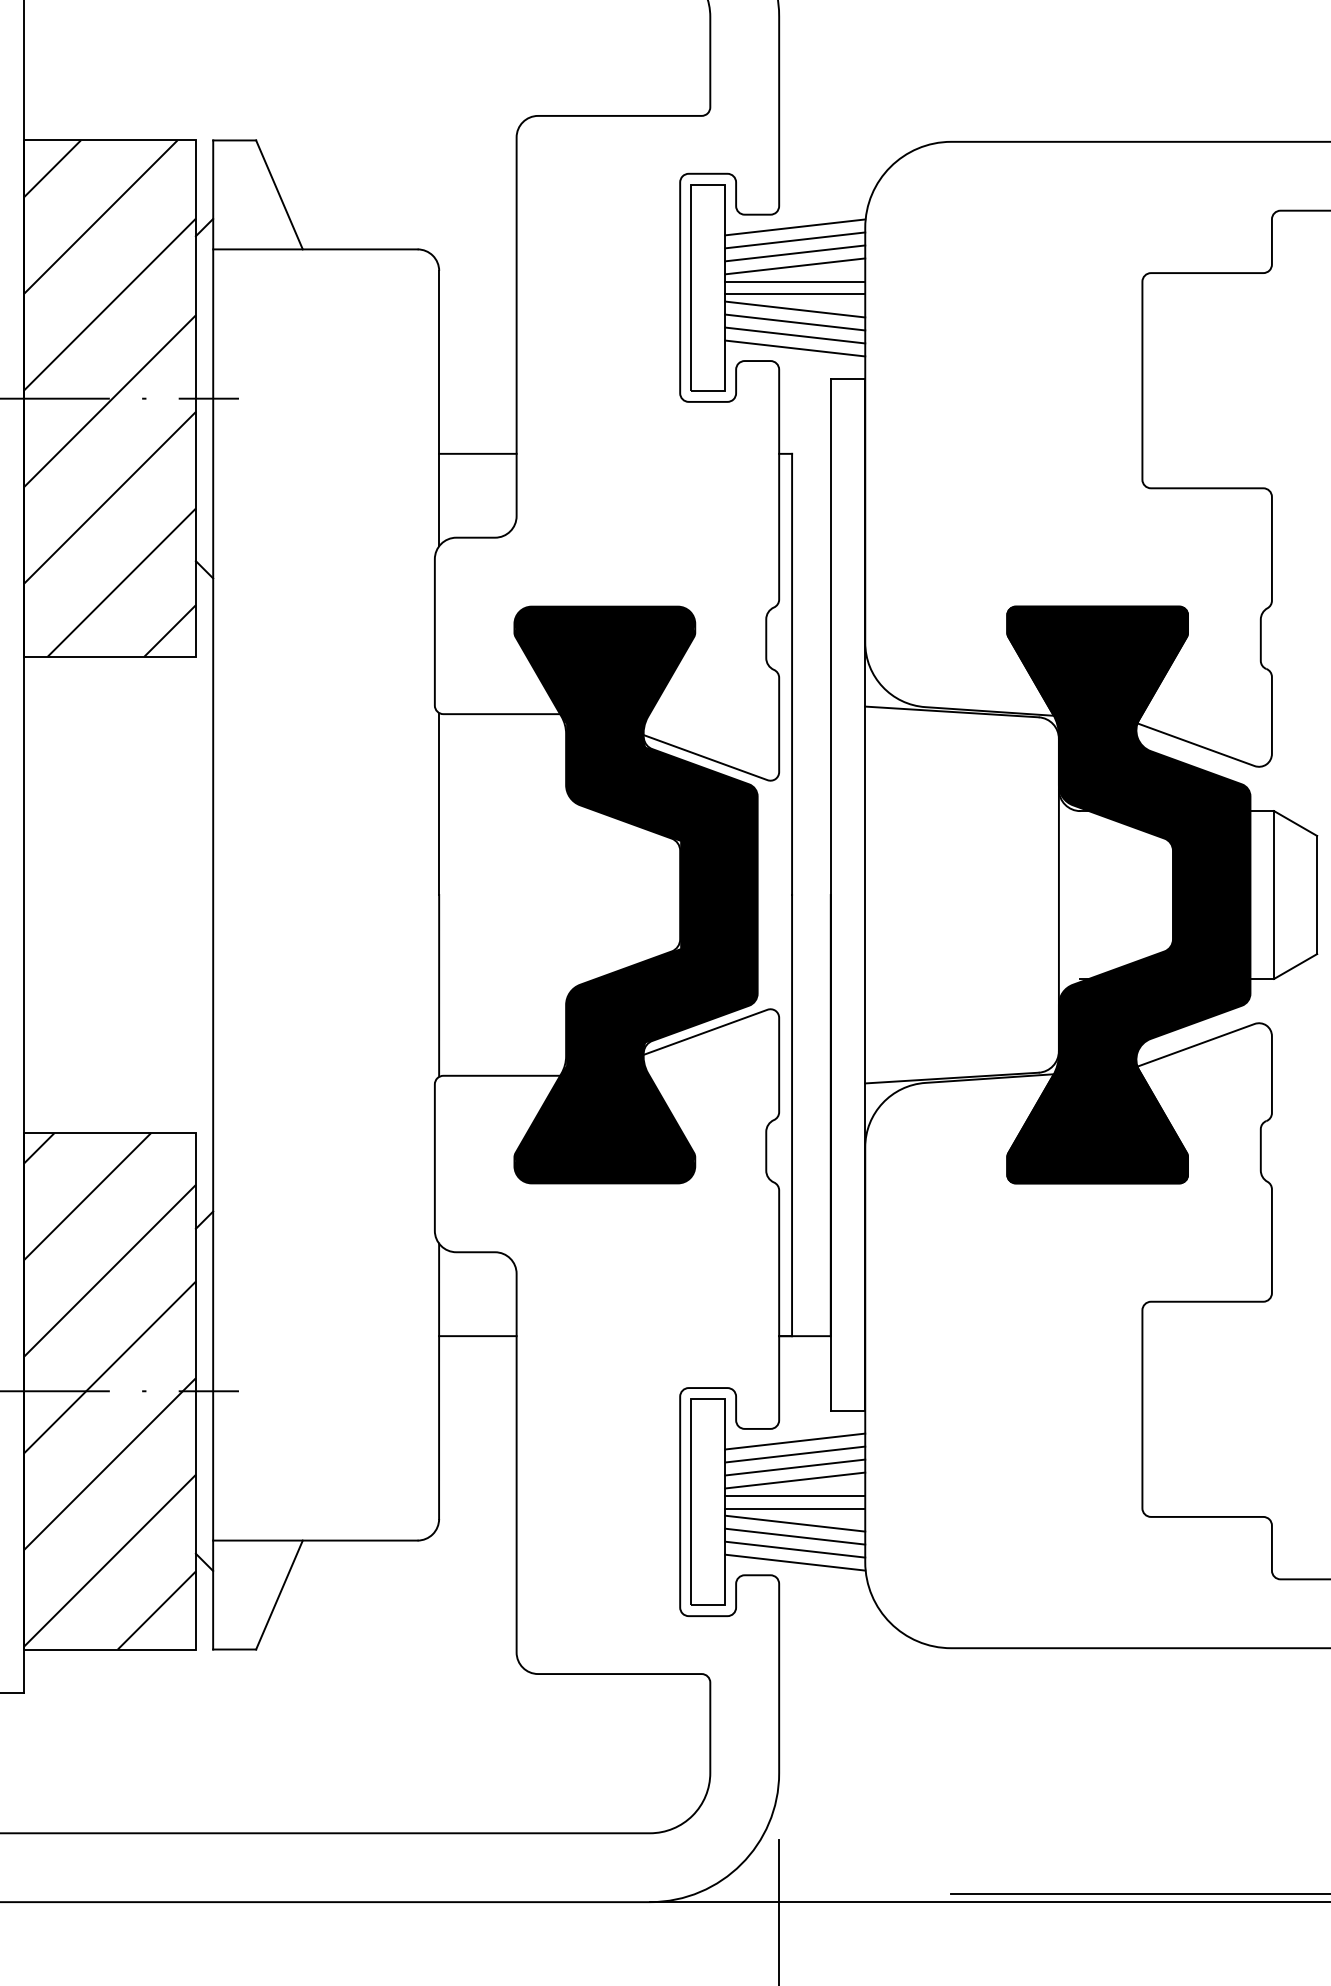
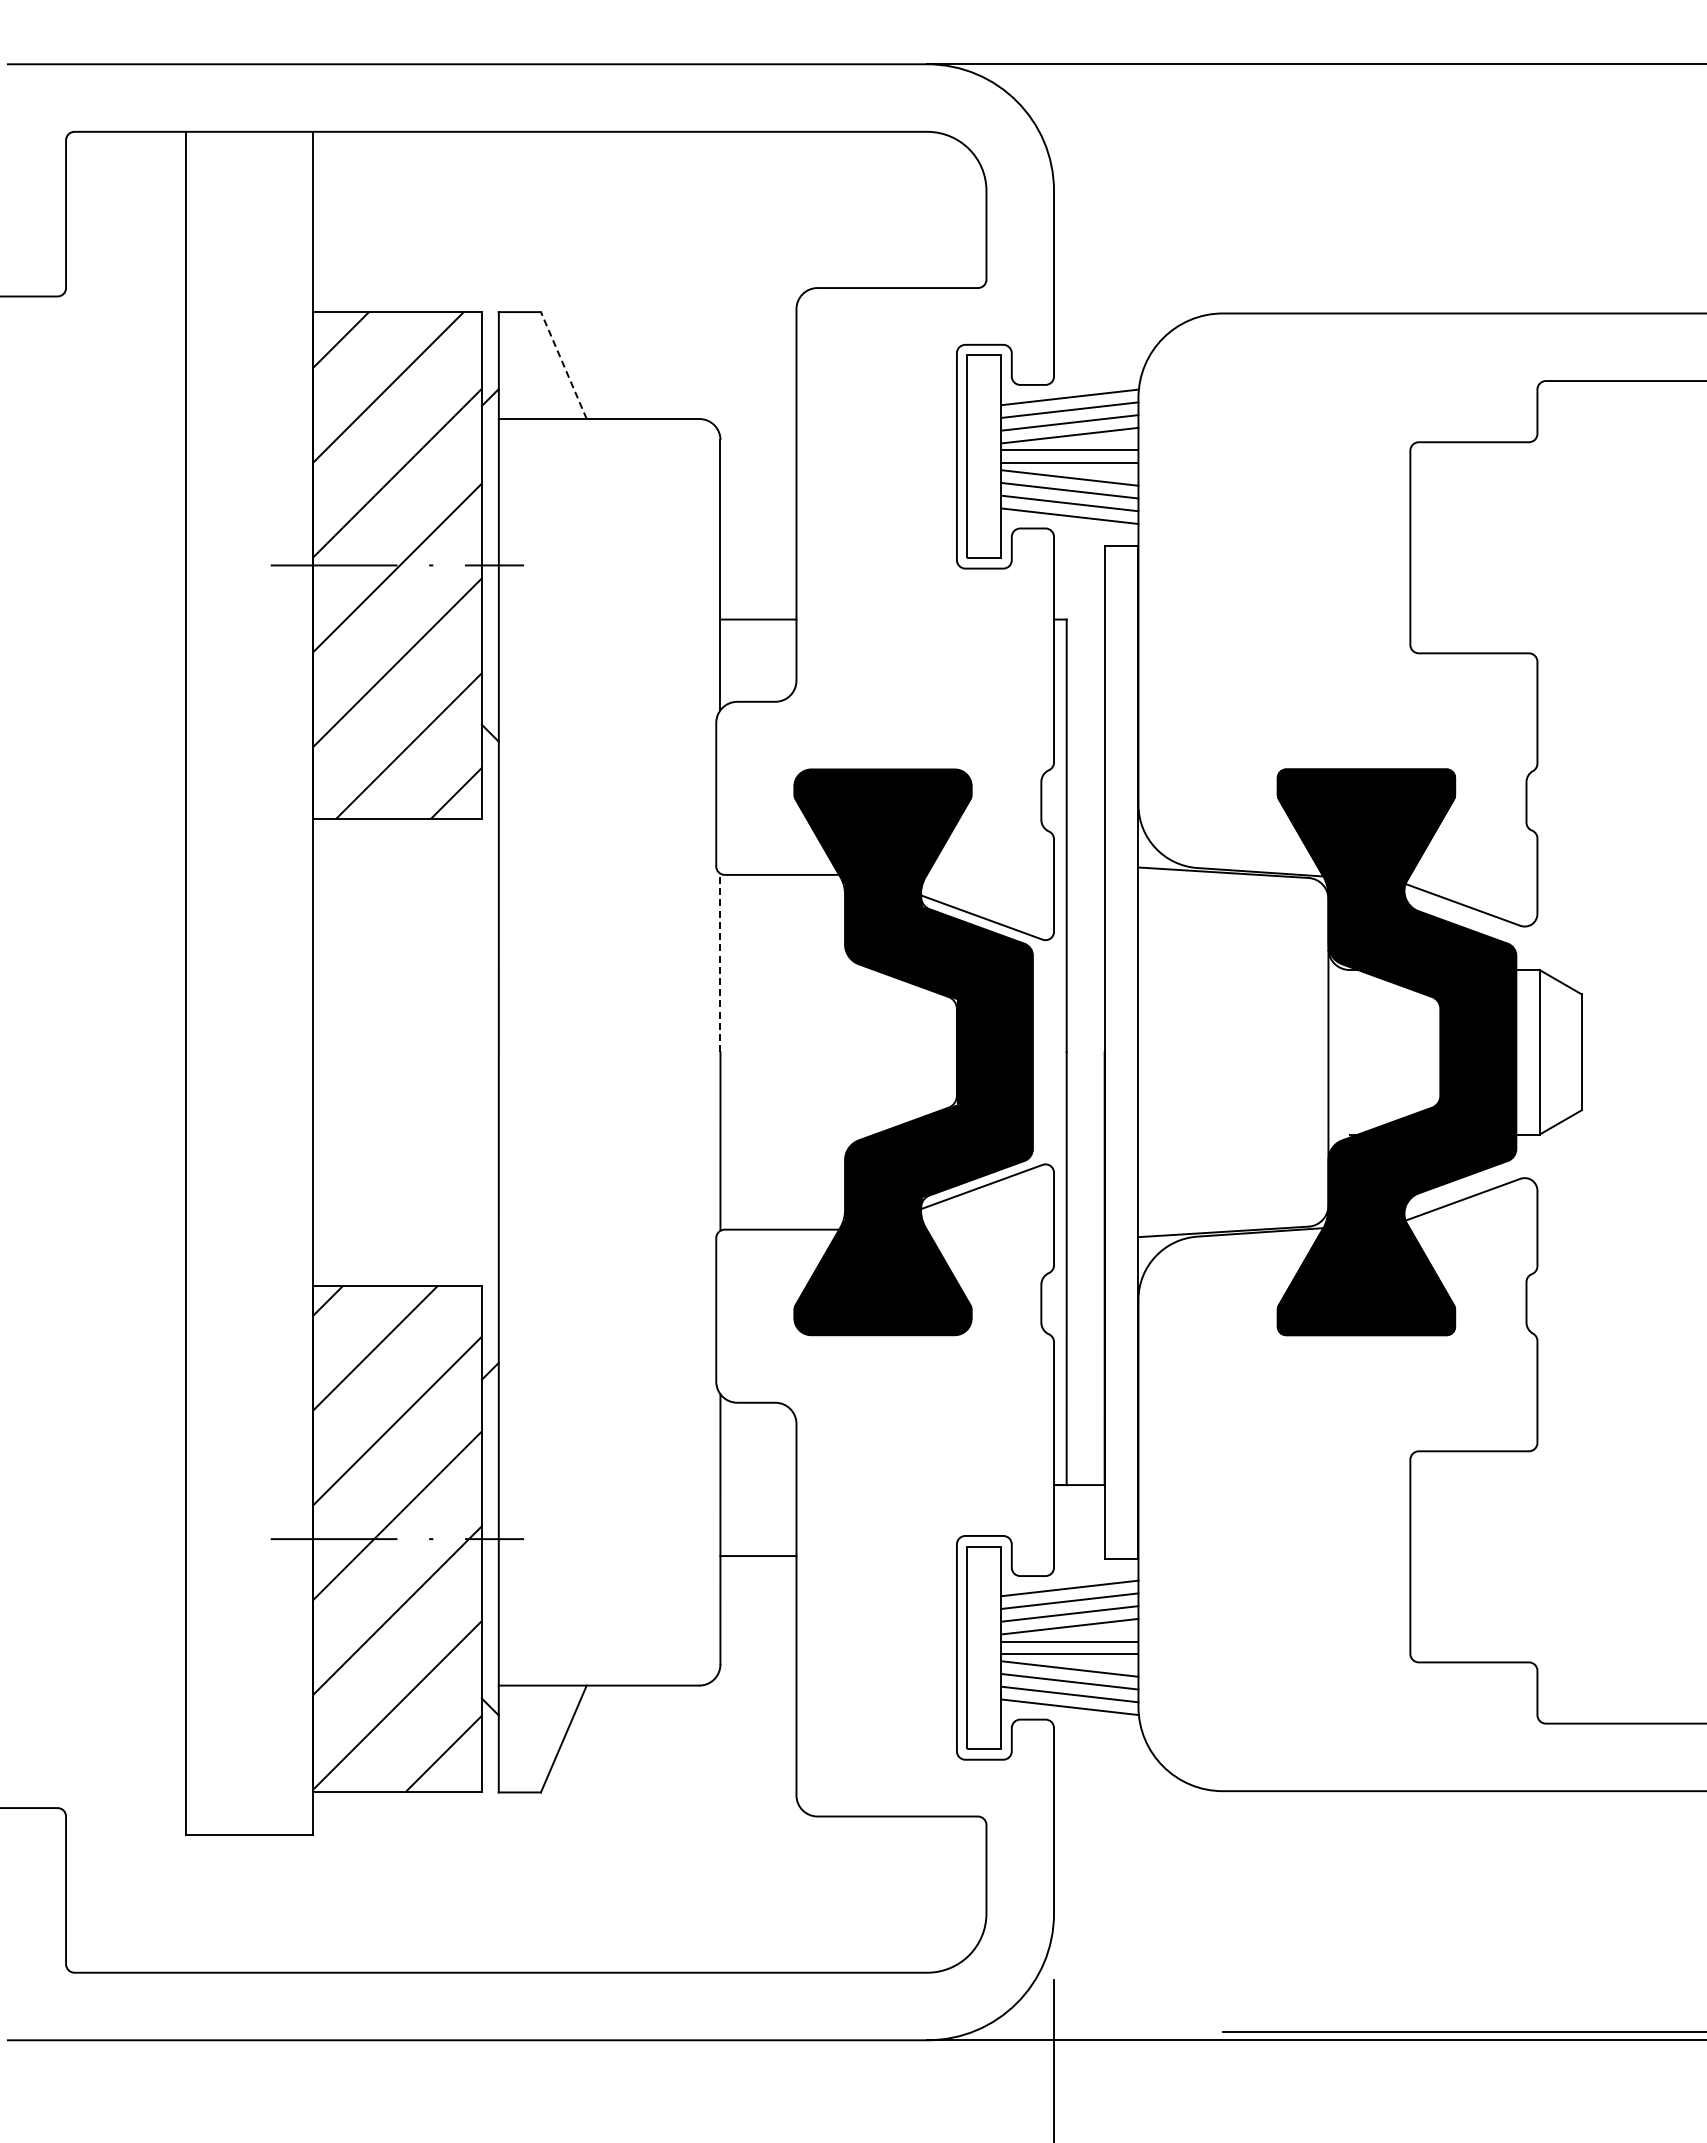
line: (279, 194) -> (563, 365), solid -> dashed
line: (439, 804) -> (720, 963), solid -> dashed
line: (477, 1336) -> (758, 1556), moved

